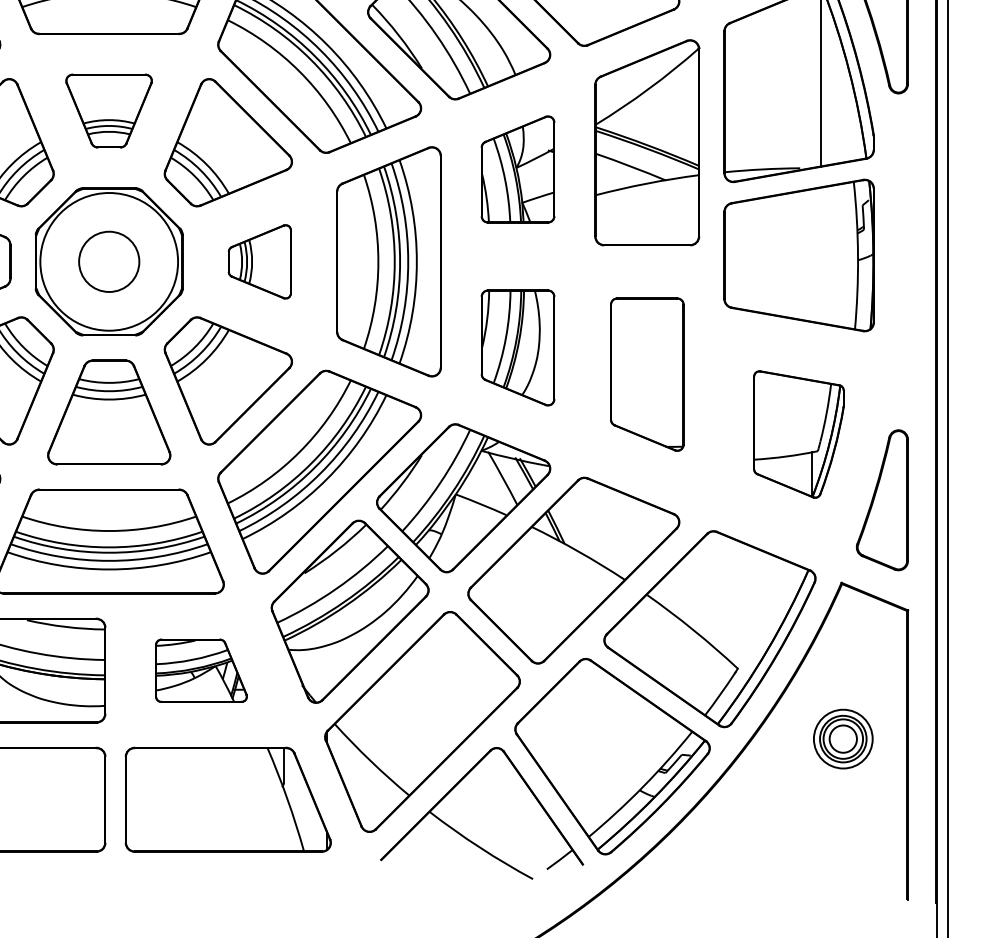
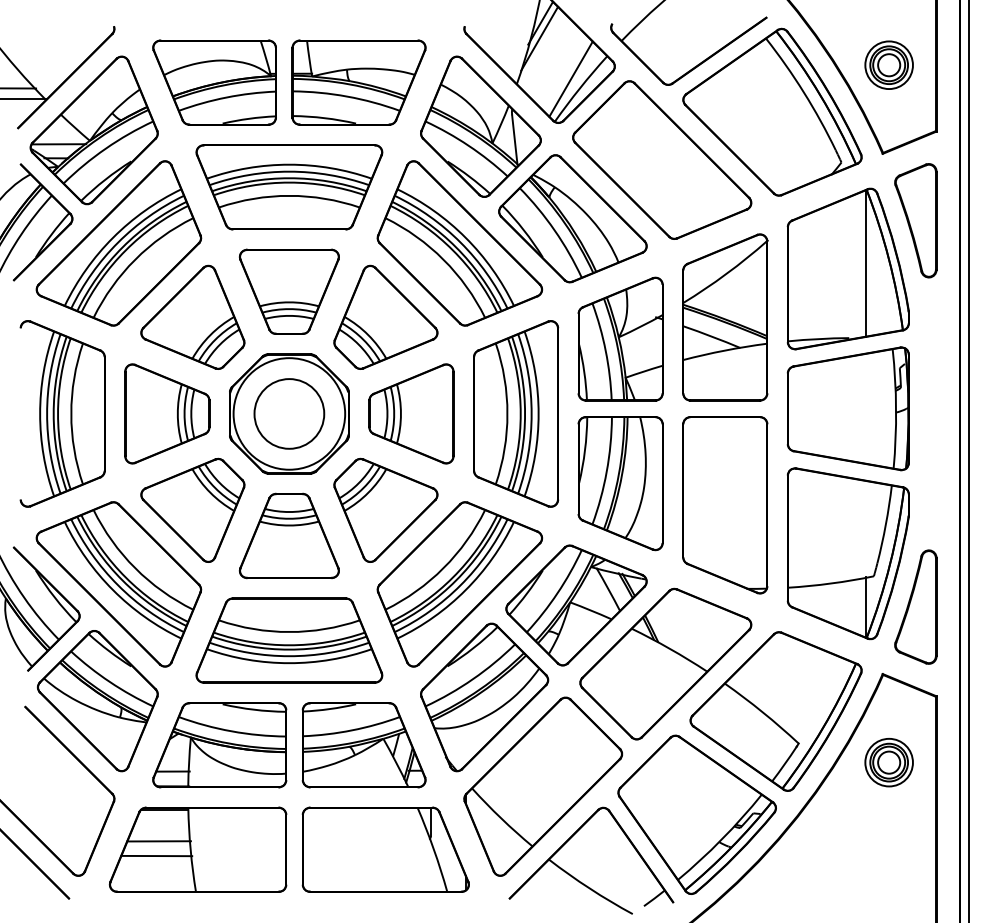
part: (108, 110) -> (288, 291), size x1.43
part: (517, 168) -> (620, 338), size x1.43
circle: (109, 261) -> (289, 413), size x1.43
part: (259, 261) -> (411, 413), size x1.67
part: (517, 347) -> (620, 483), size x1.43
part: (647, 374) -> (725, 505), size x1.43
part: (798, 434) -> (847, 553), size x1.67
part: (200, 671) -> (363, 745), size x1.67
part: (842, 738) -> (888, 762), moved

